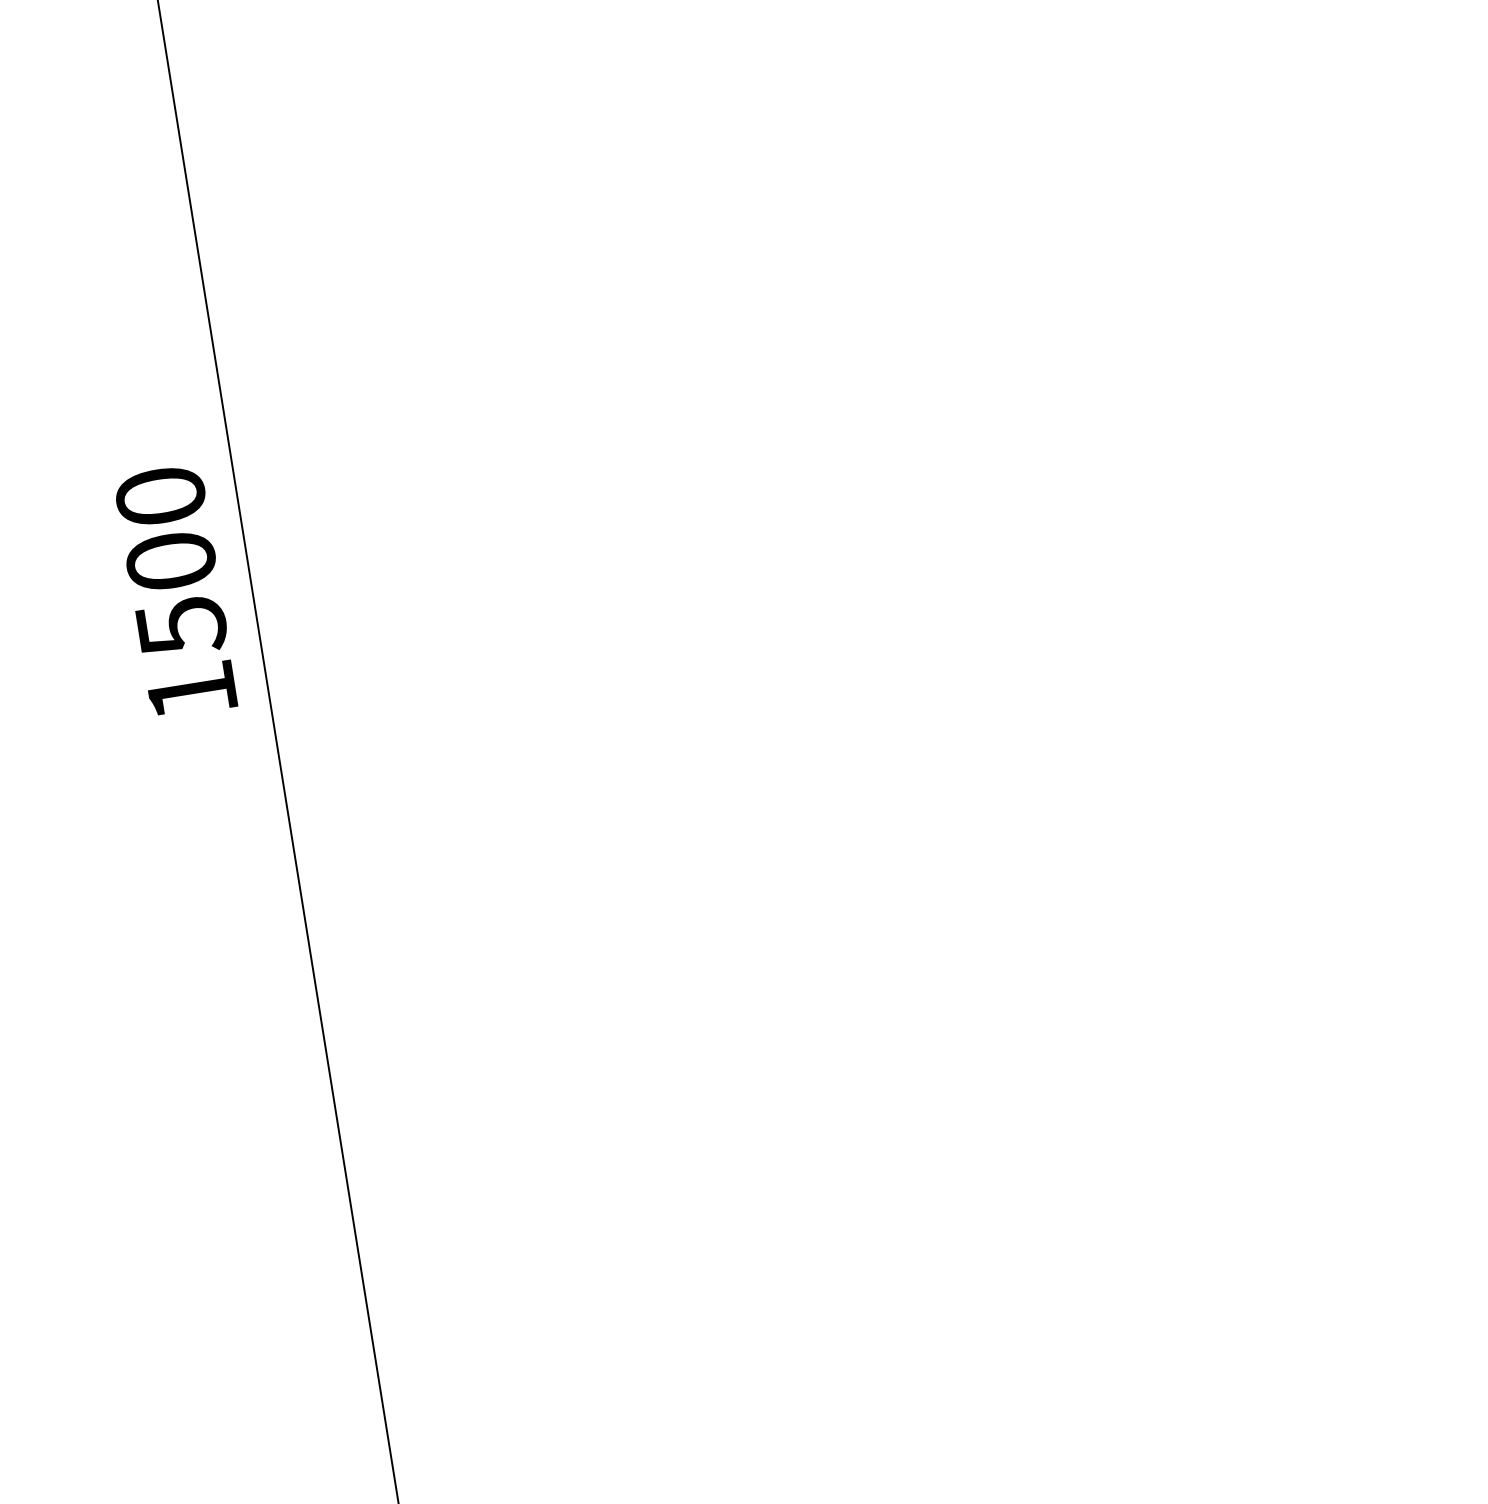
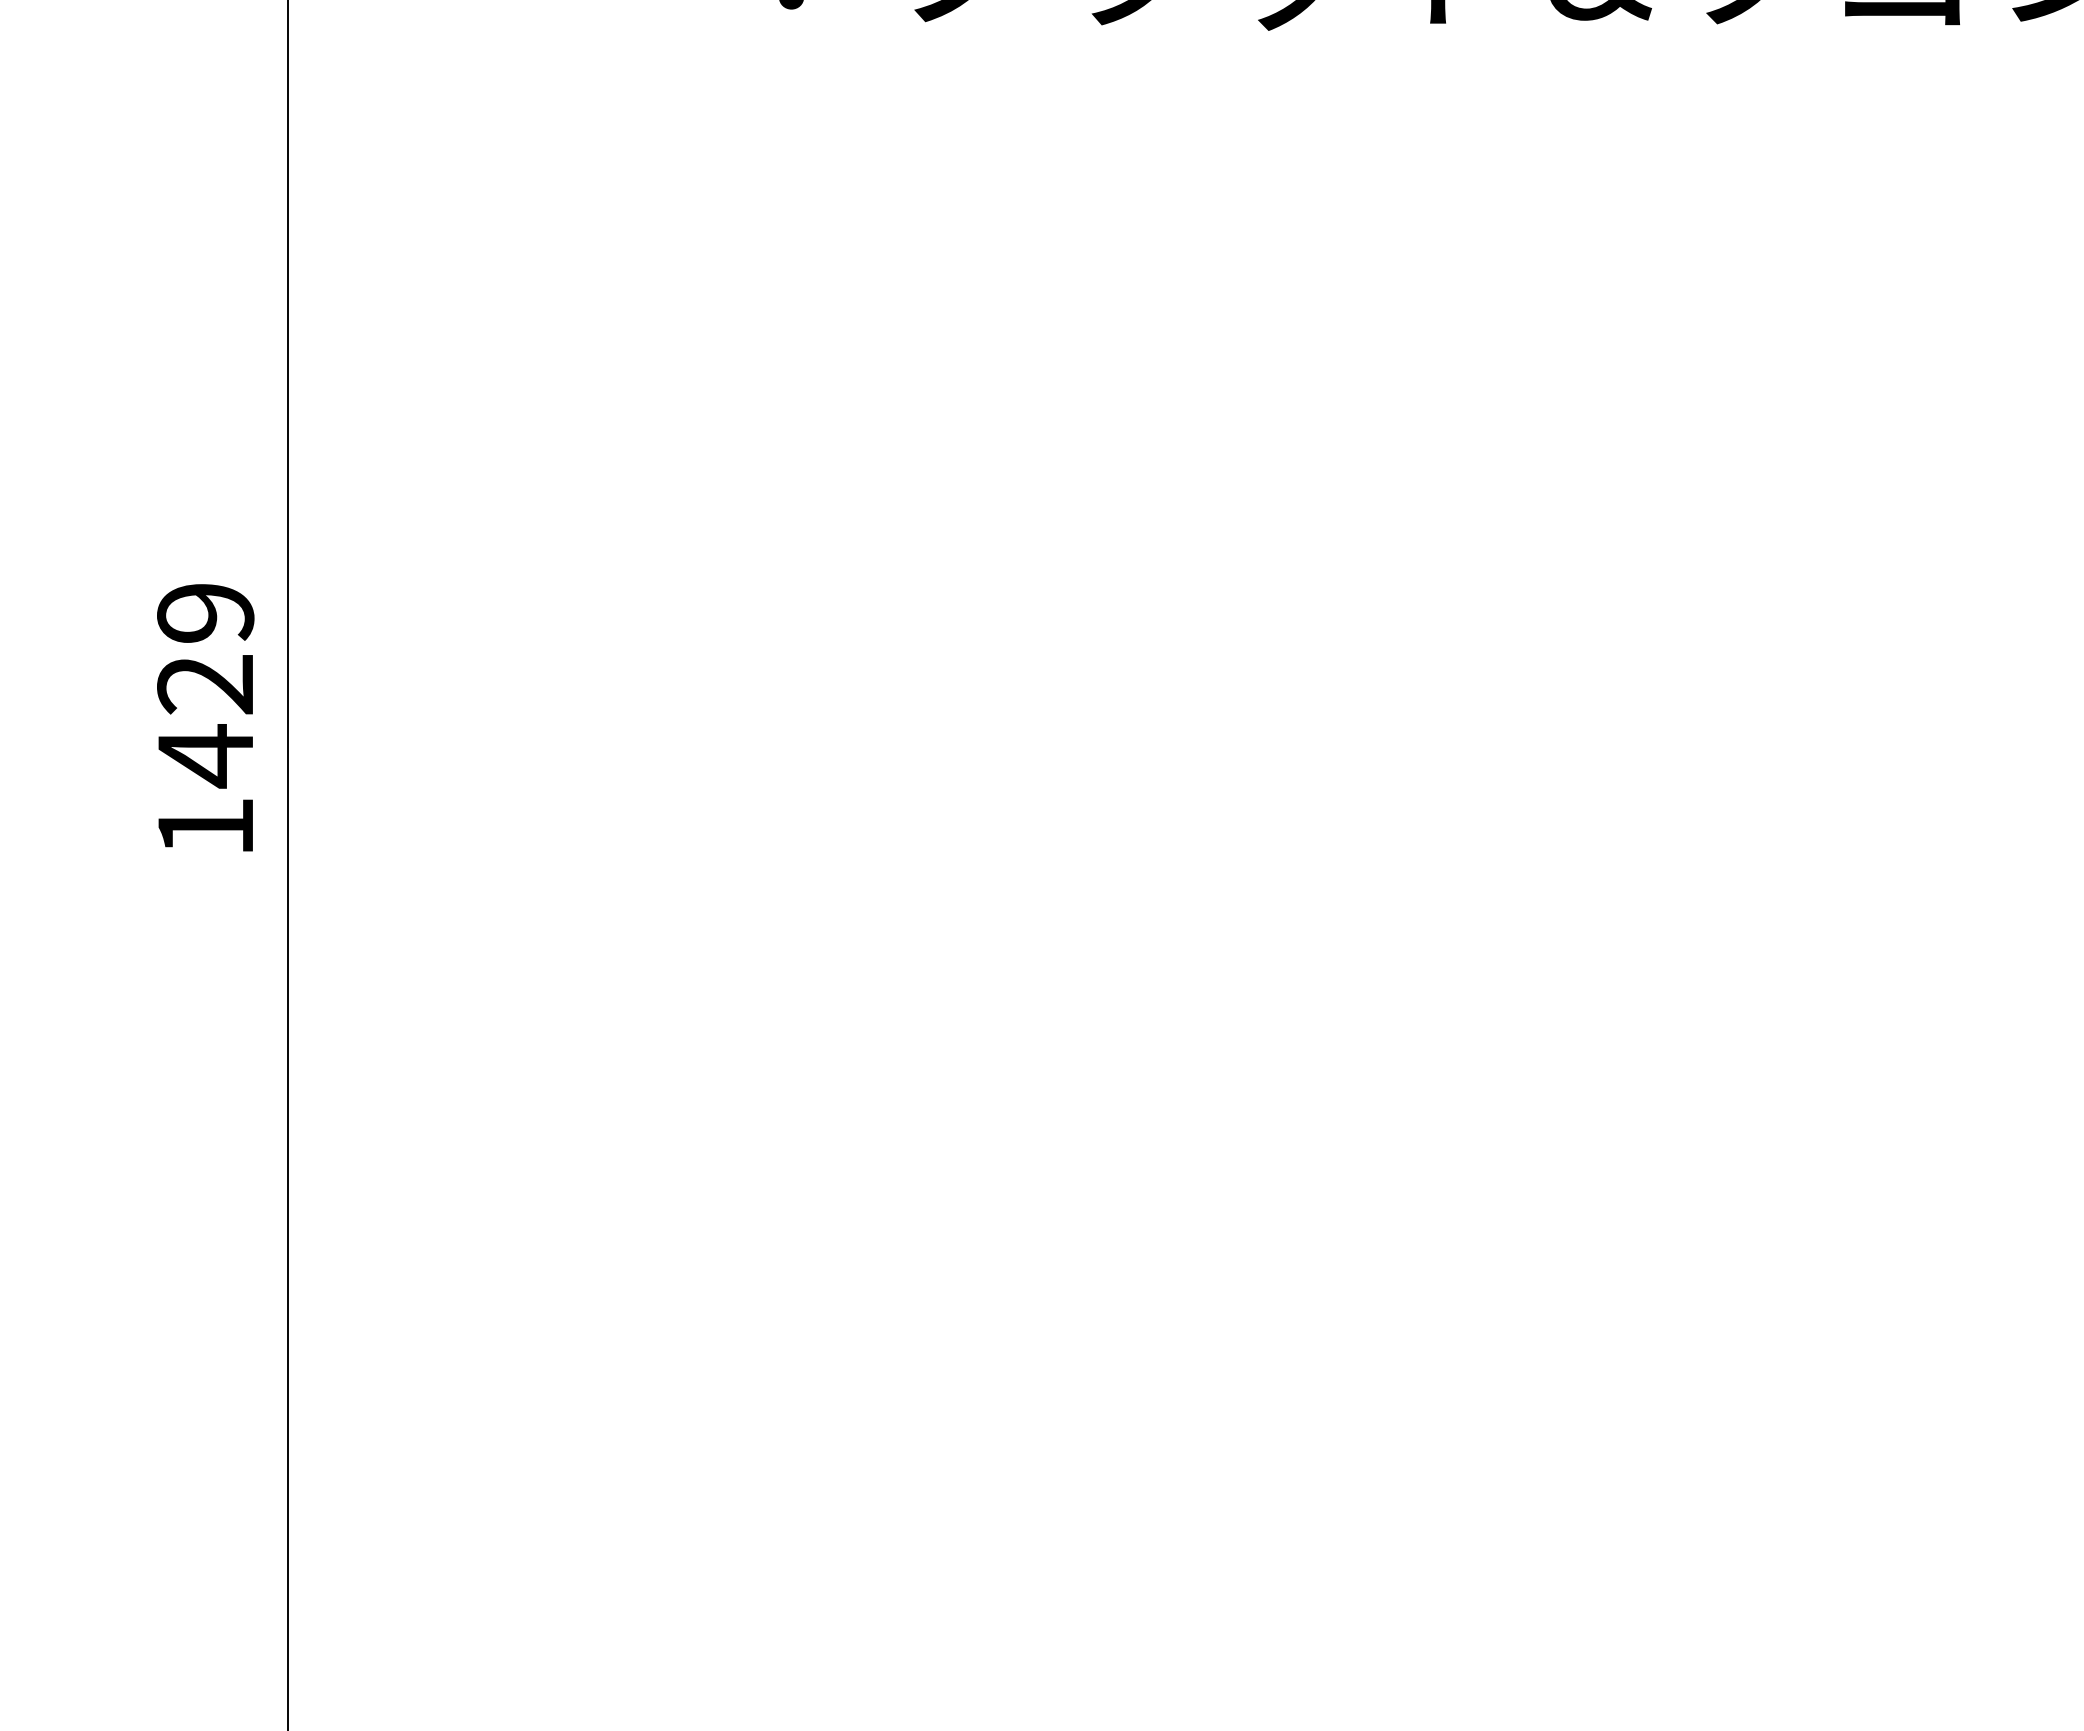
text: (171, 562) -> (205, 685), 1500 -> 1429

